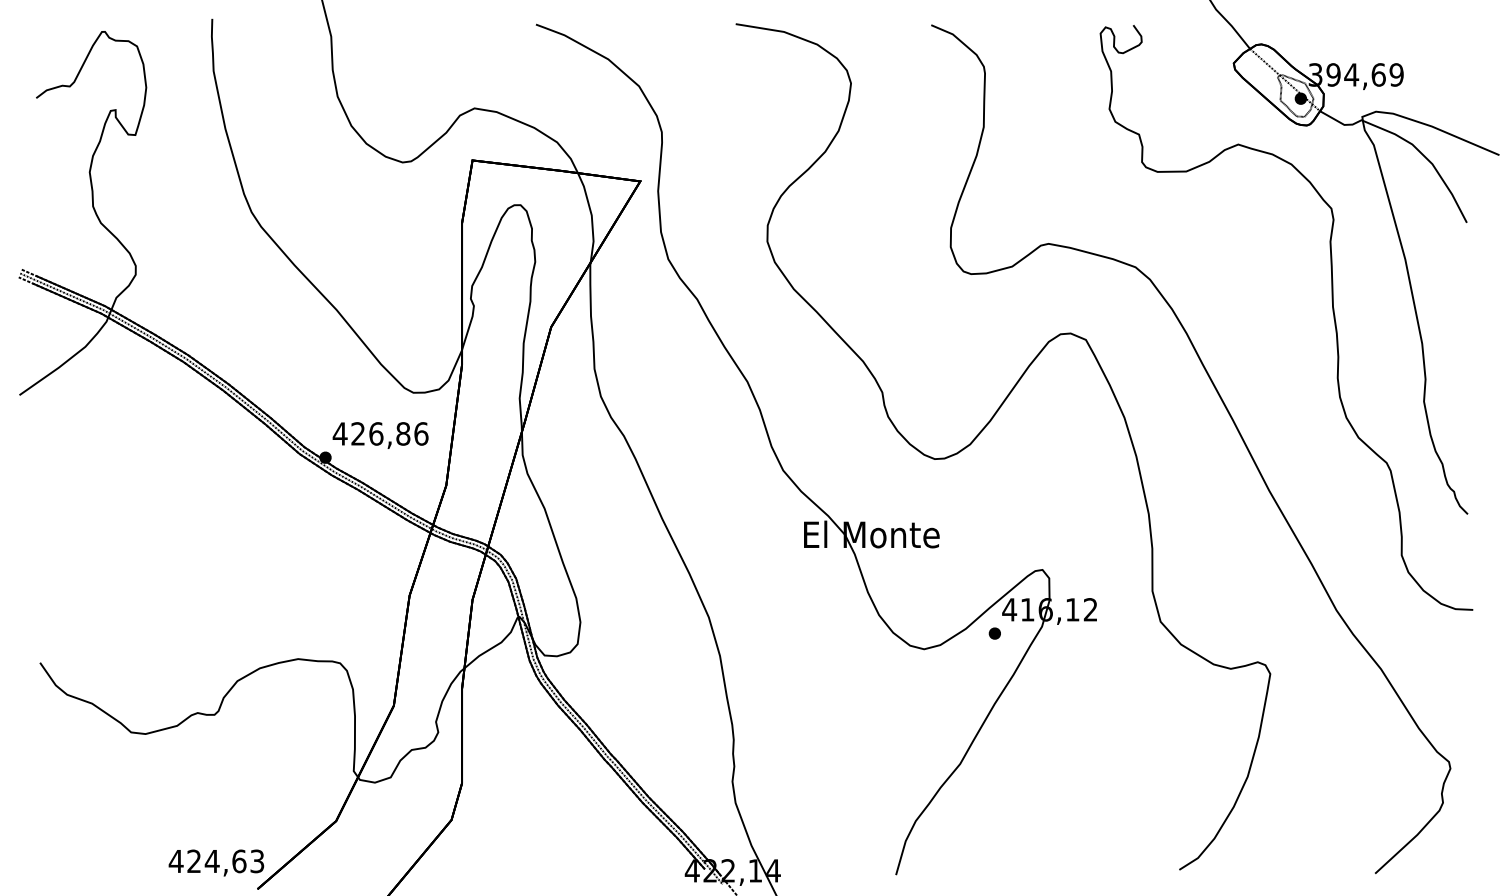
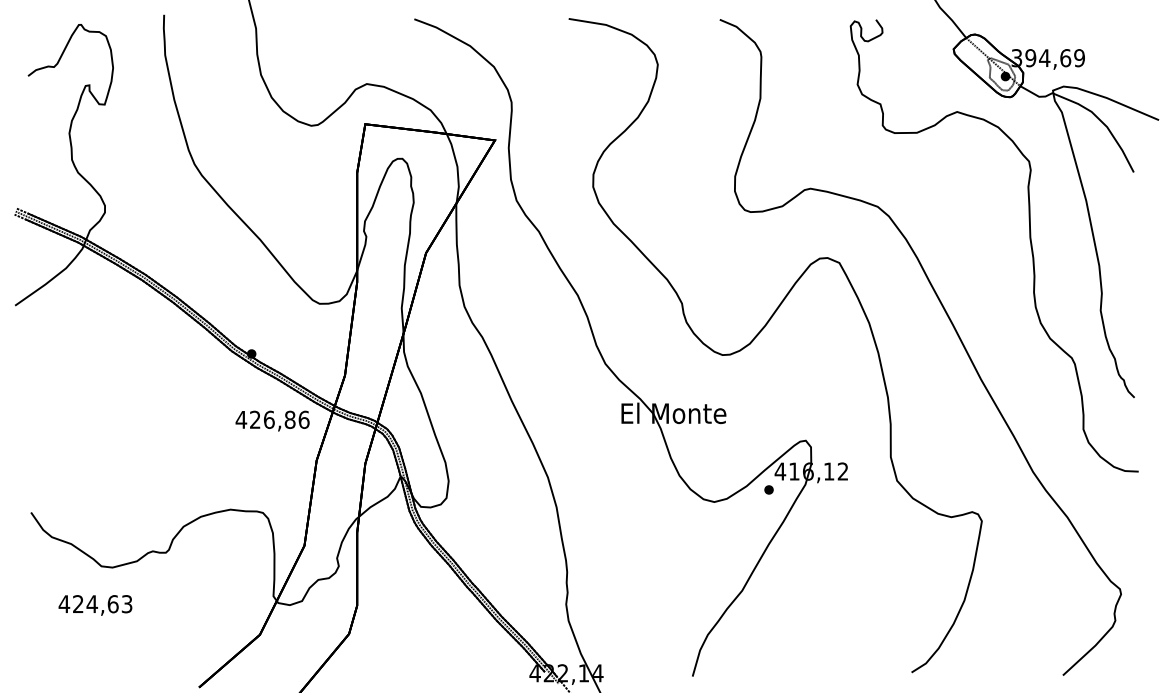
text: (380, 435) -> (272, 421), moved
text: (216, 862) -> (95, 605), moved

